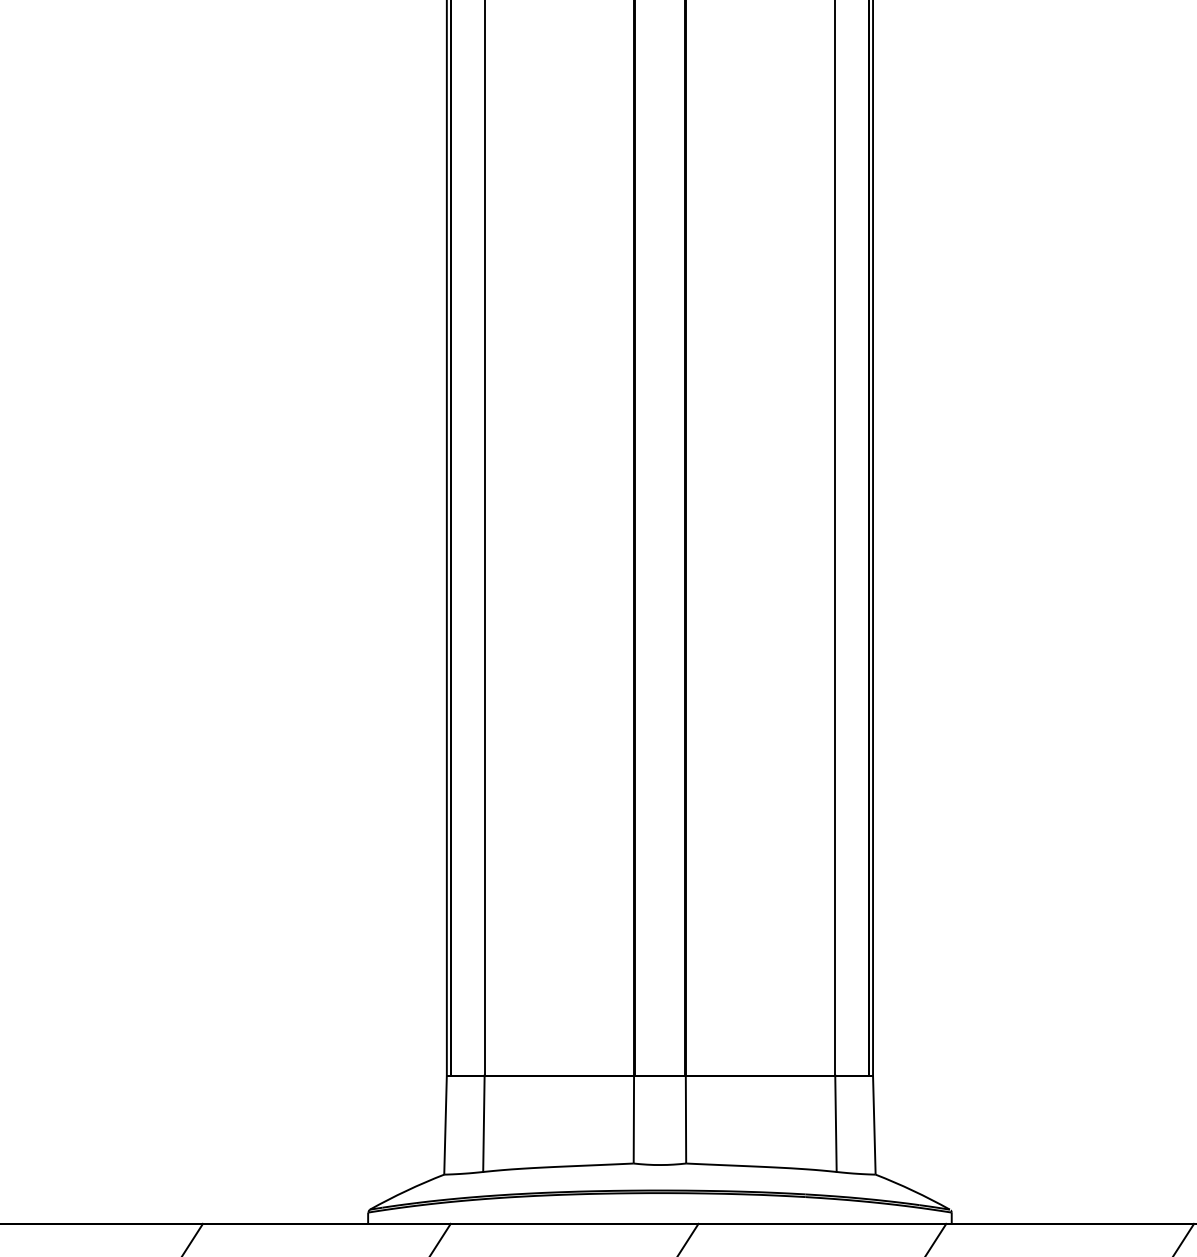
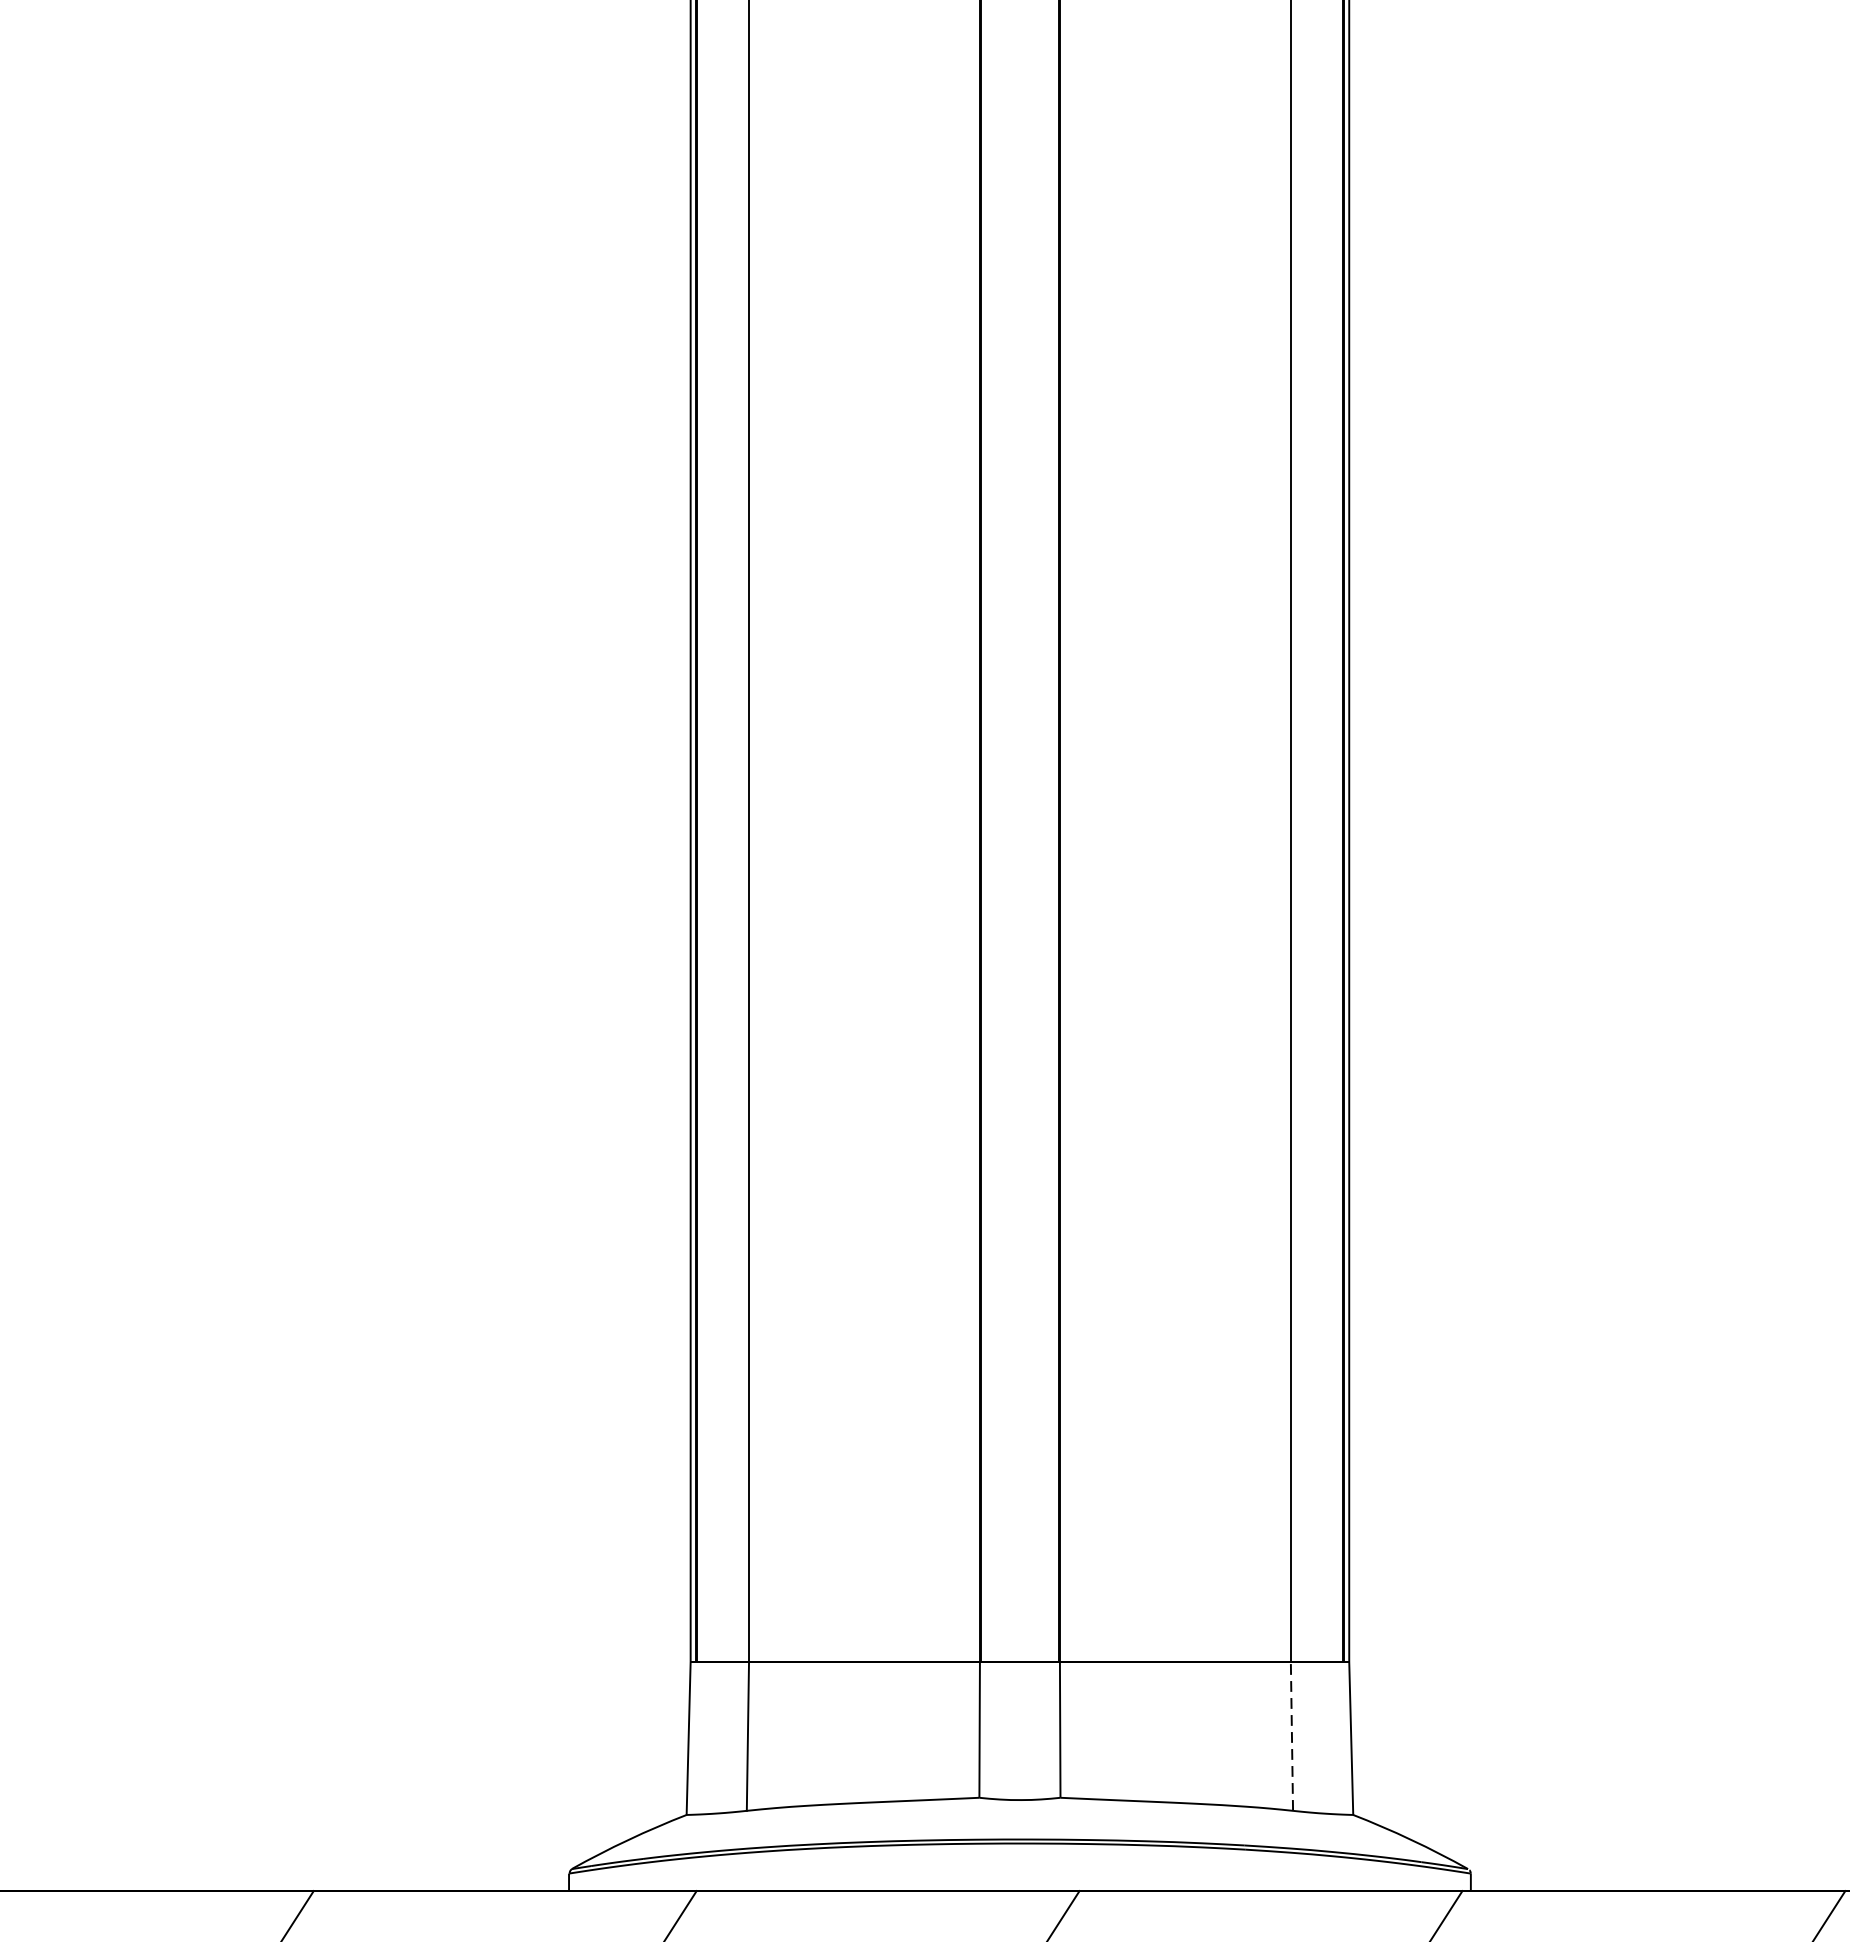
line: (835, 1123) -> (1291, 1735), solid -> dashed

